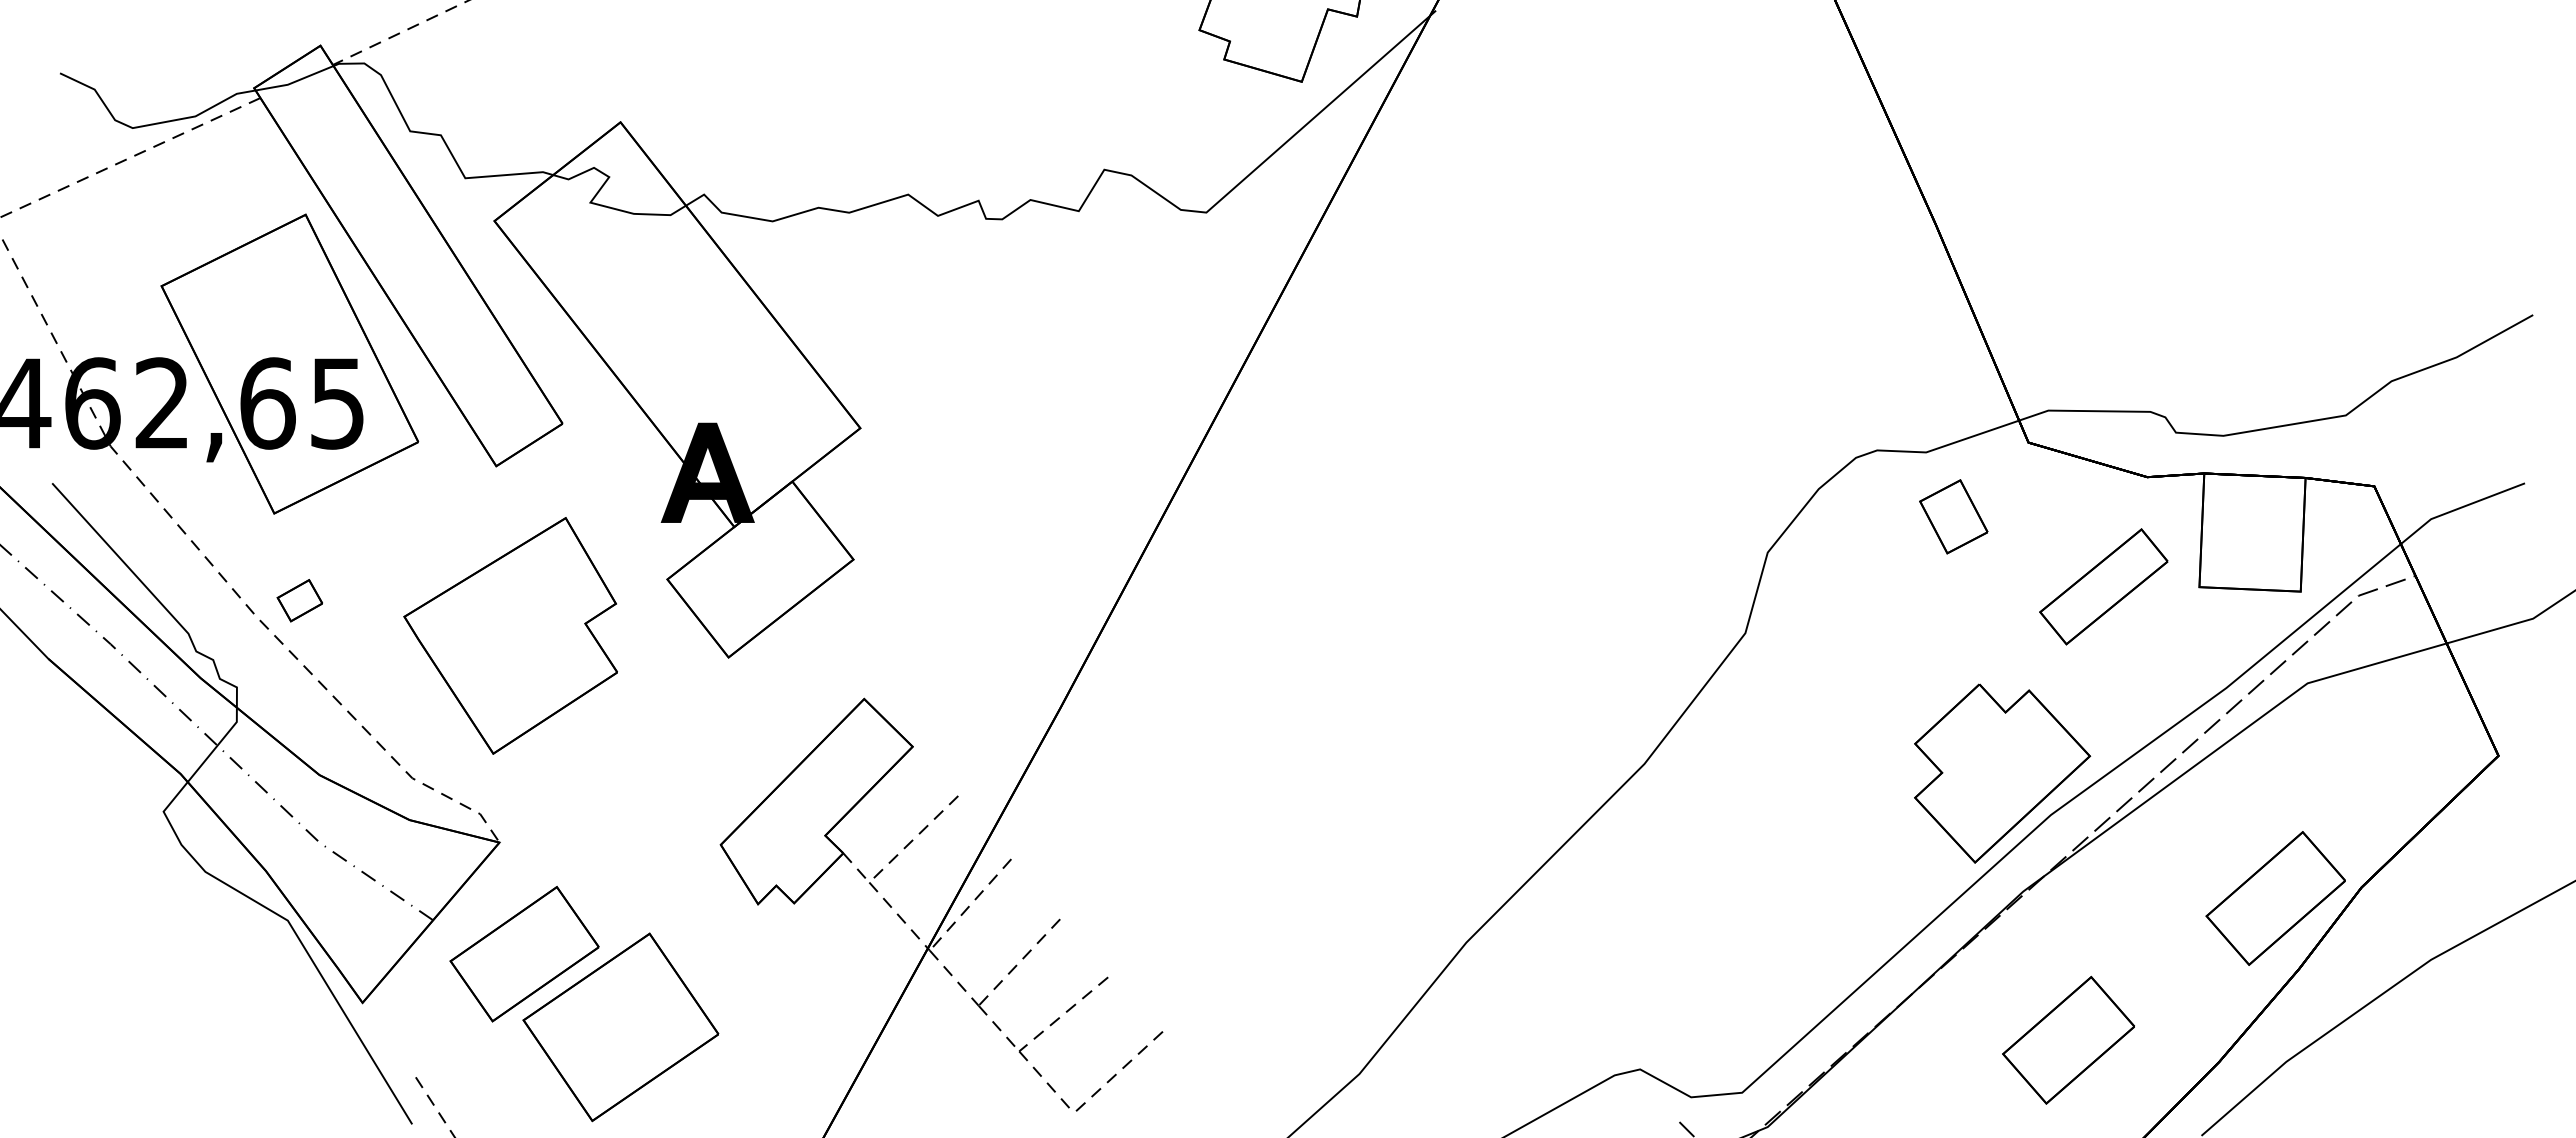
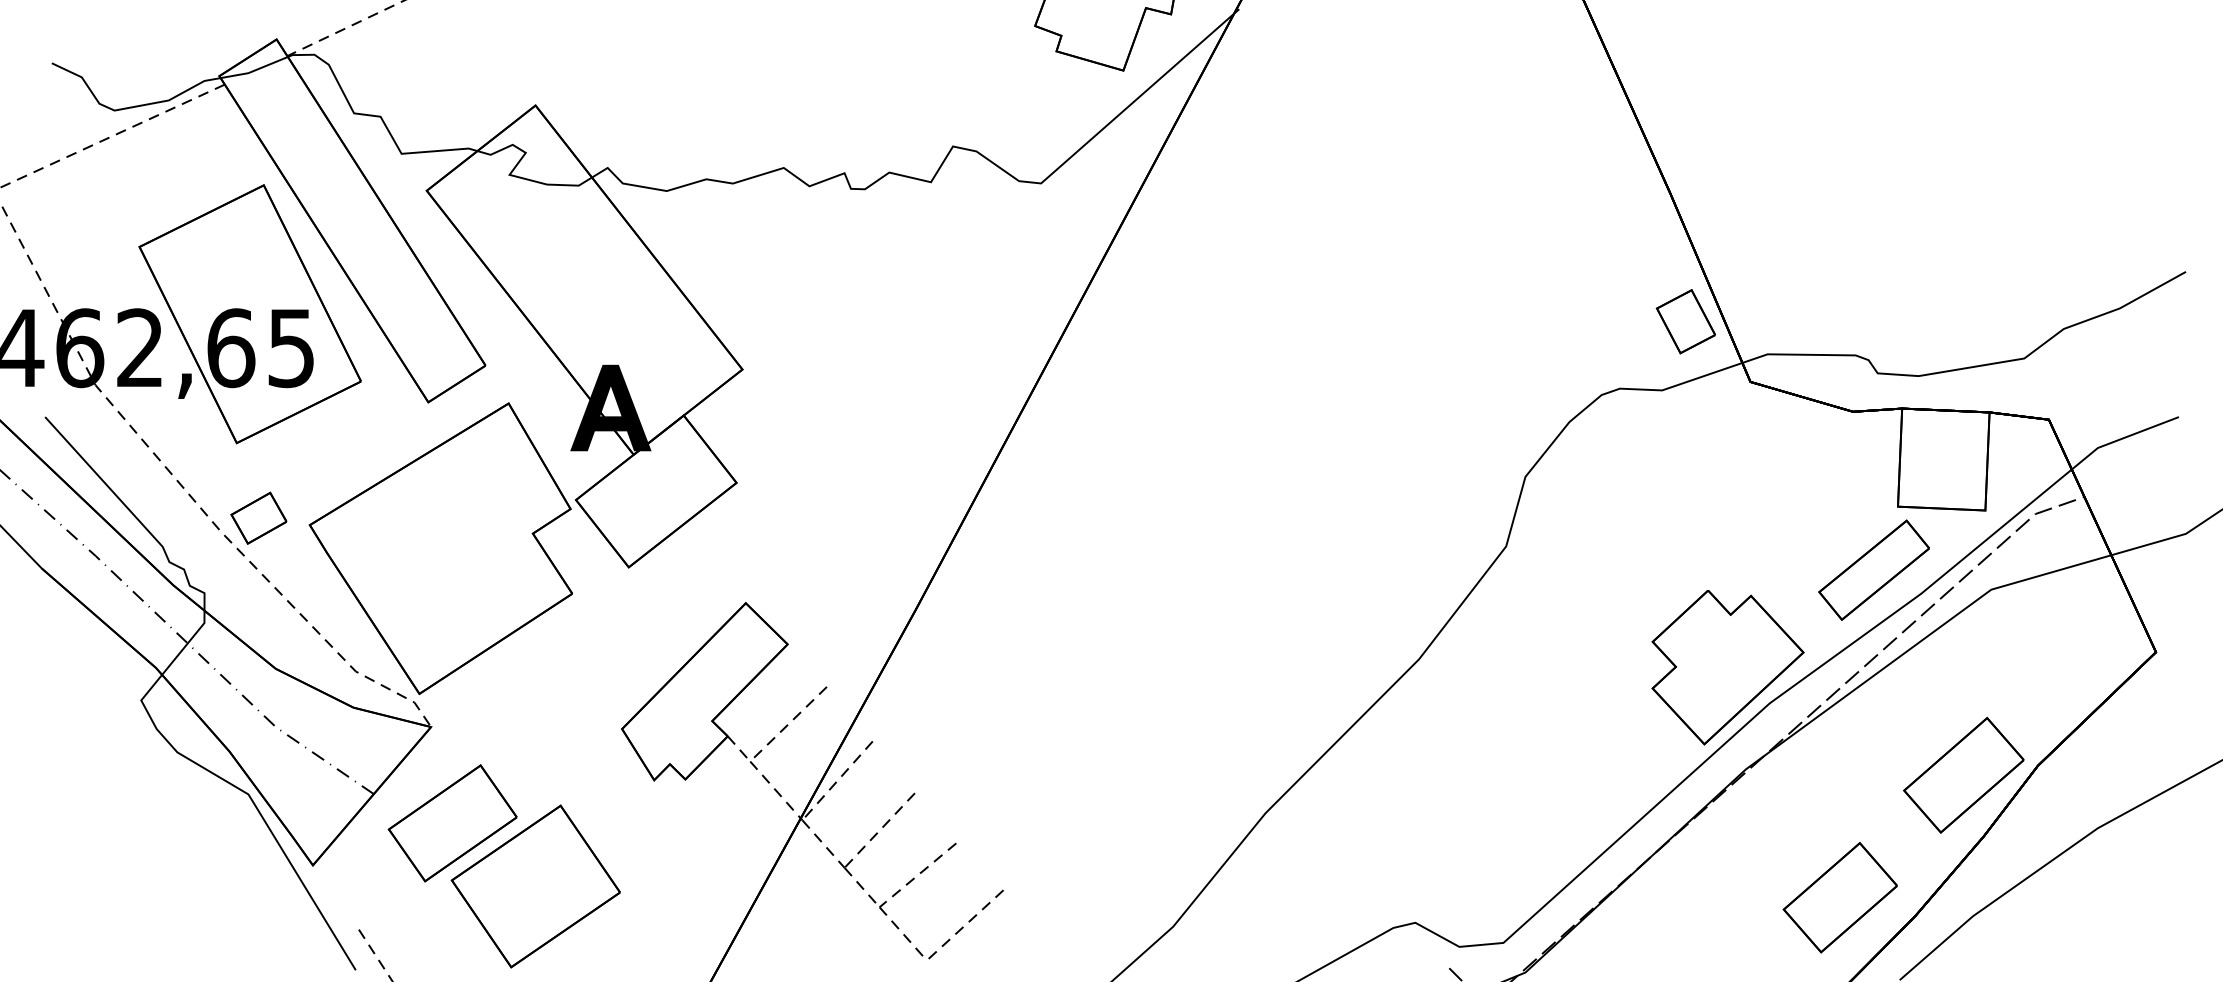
part: (1953, 516) -> (1685, 321), moved
part: (2103, 586) -> (1873, 569), moved
part: (299, 600) -> (258, 518), size x1.43
part: (510, 635) -> (440, 548), size x1.43
part: (2068, 1039) -> (1840, 896), moved

